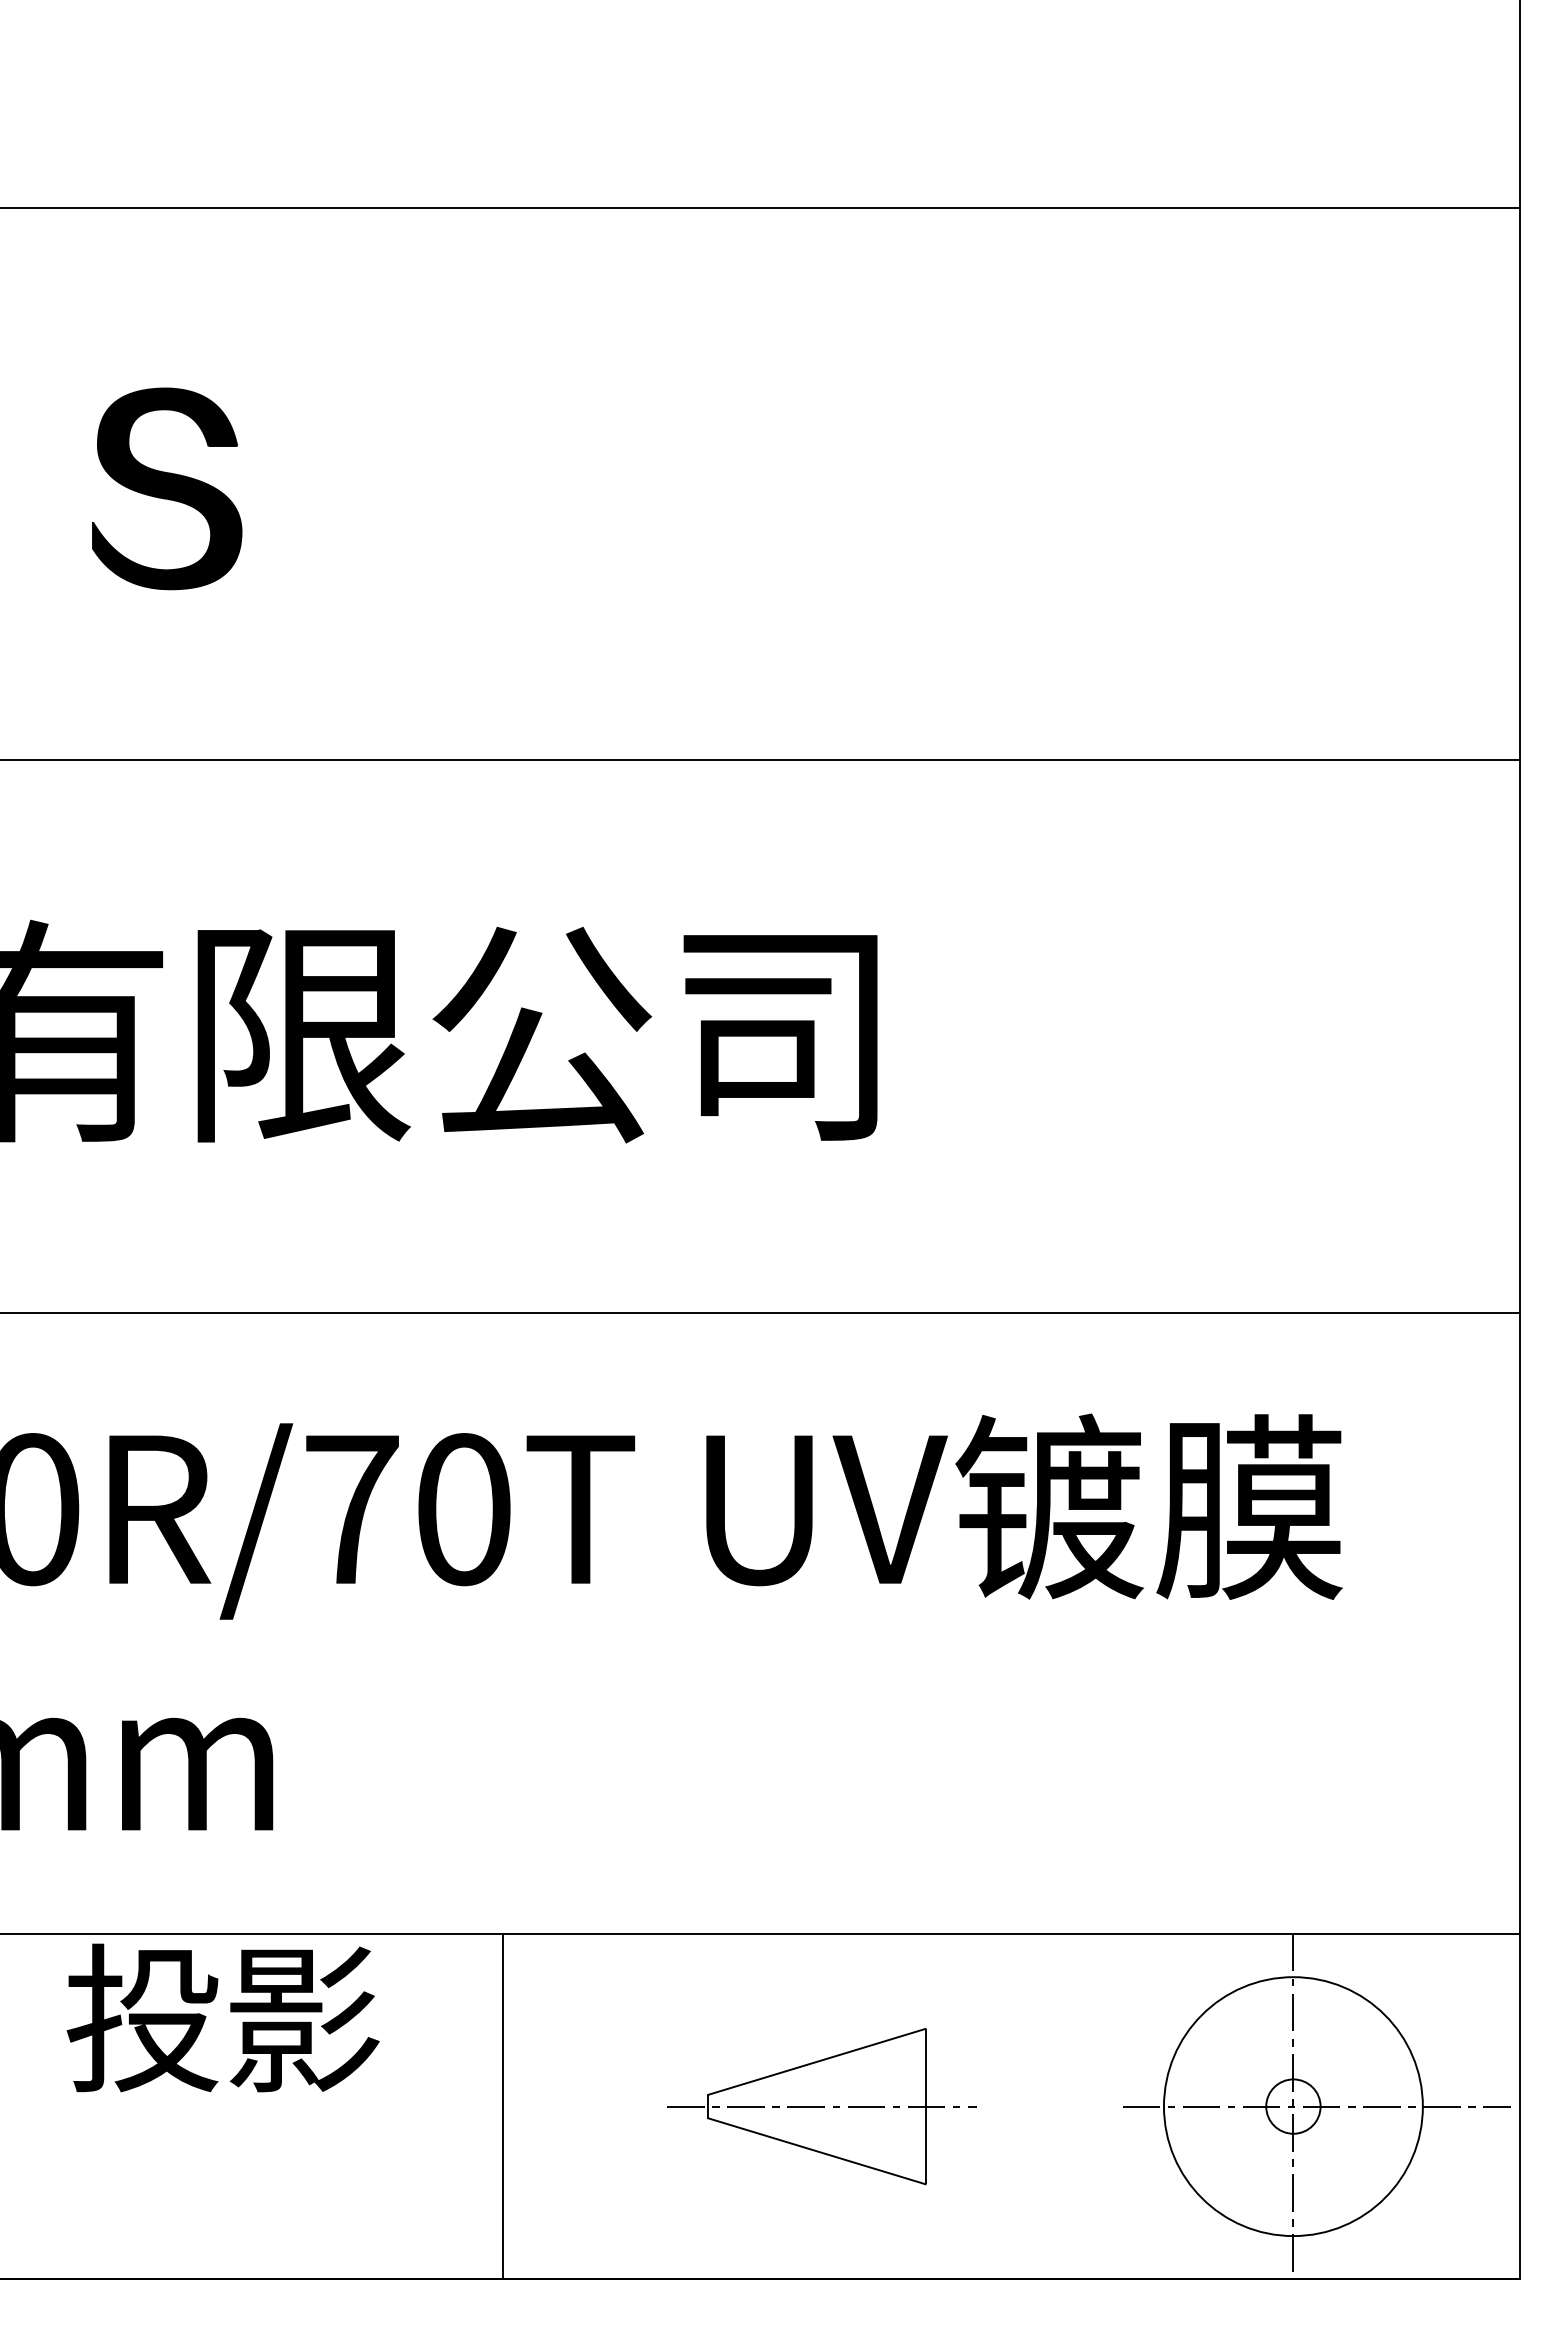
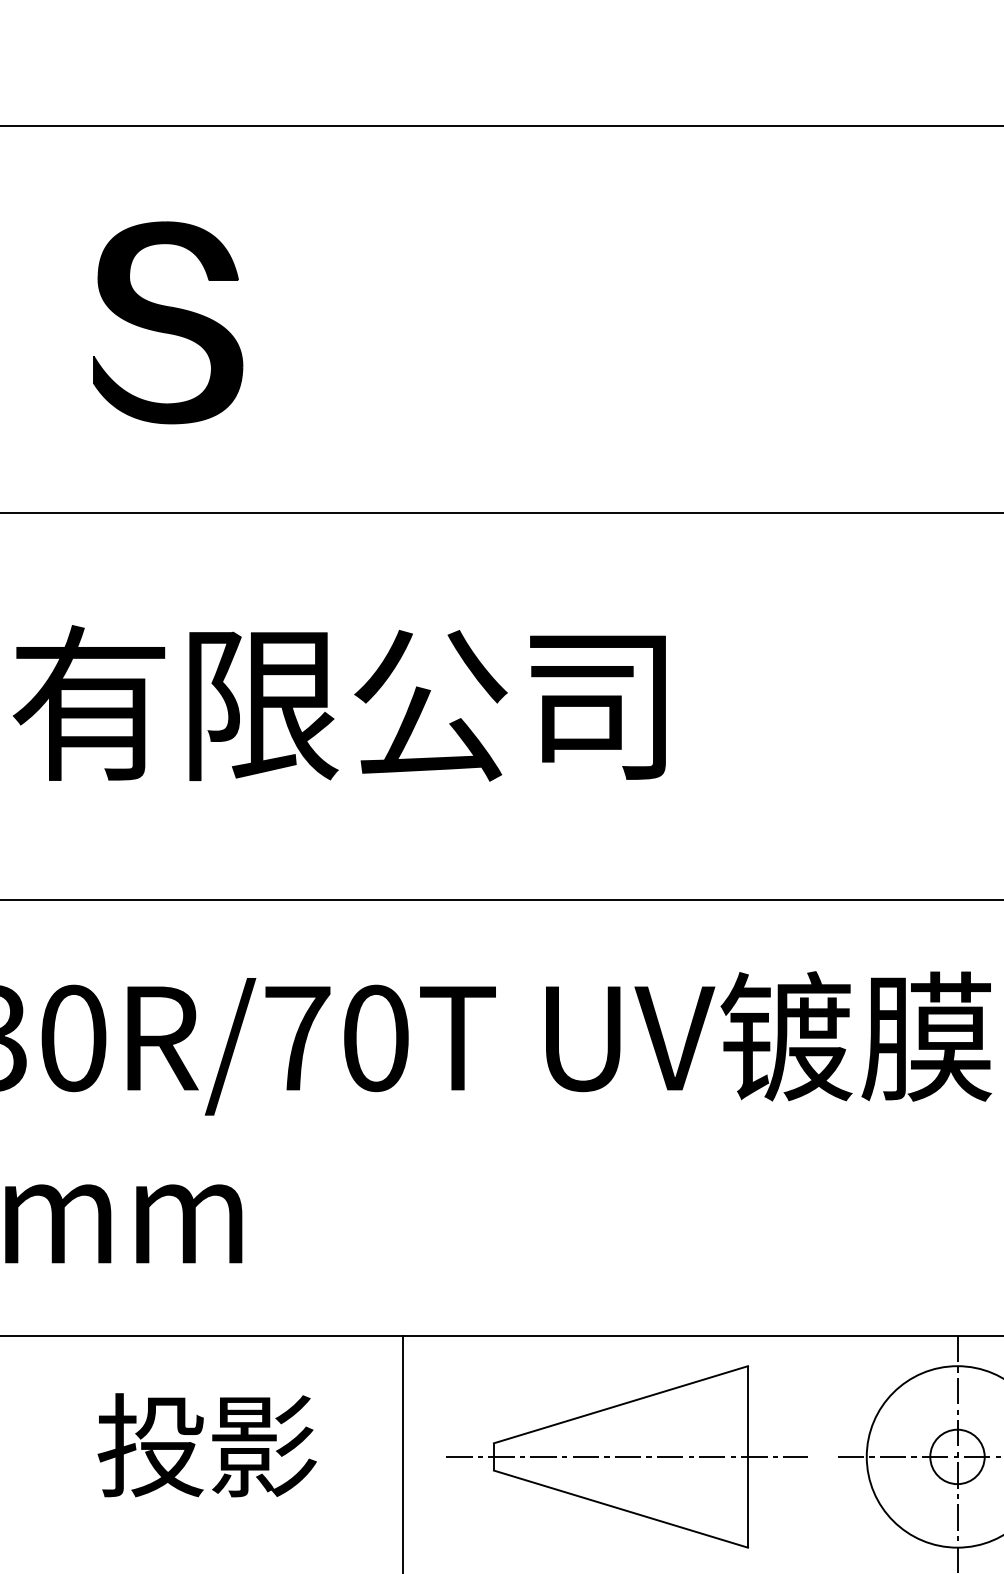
part: (167, 488) -> (168, 322), size x1.43
text: (222, 2017) -> (206, 1444), moved
part: (821, 2106) -> (626, 1456), size x1.67
circle: (1293, 2106) -> (957, 1456), size x1.43

